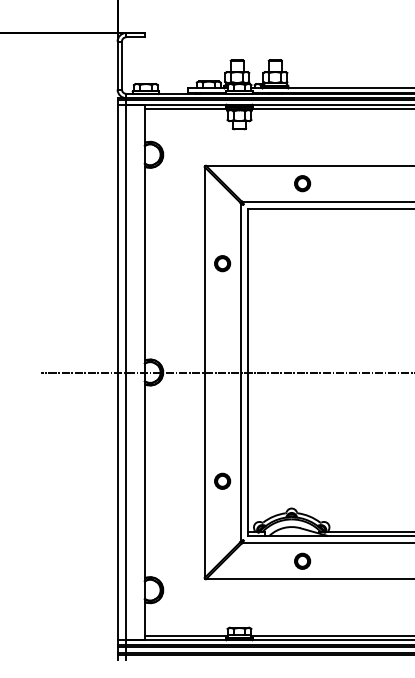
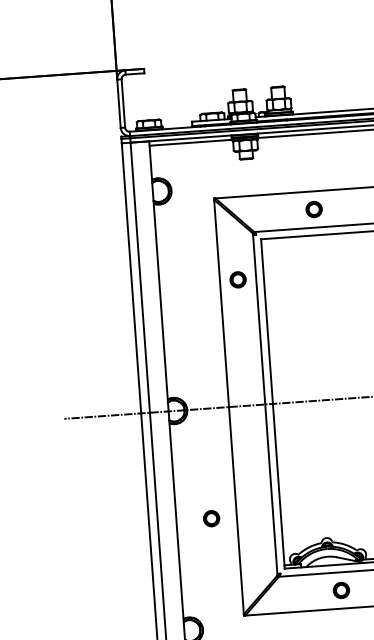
part: (222, 263) -> (237, 279), moved
part: (222, 480) -> (211, 517), moved

